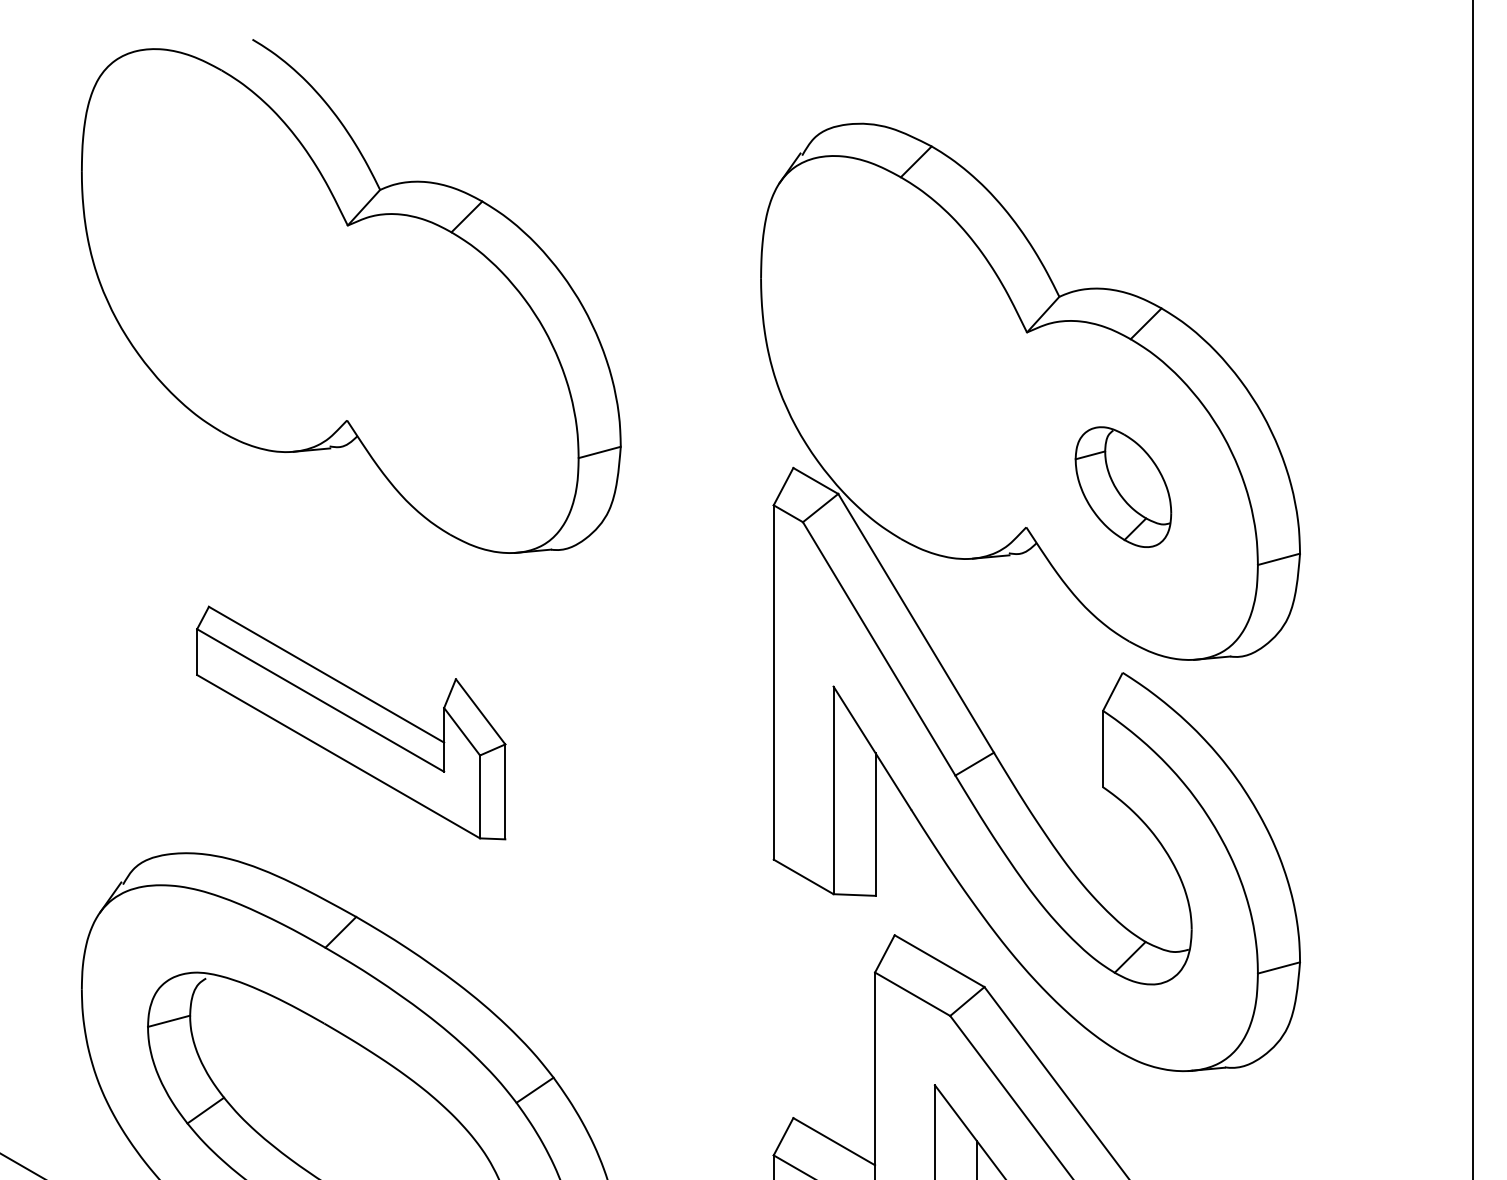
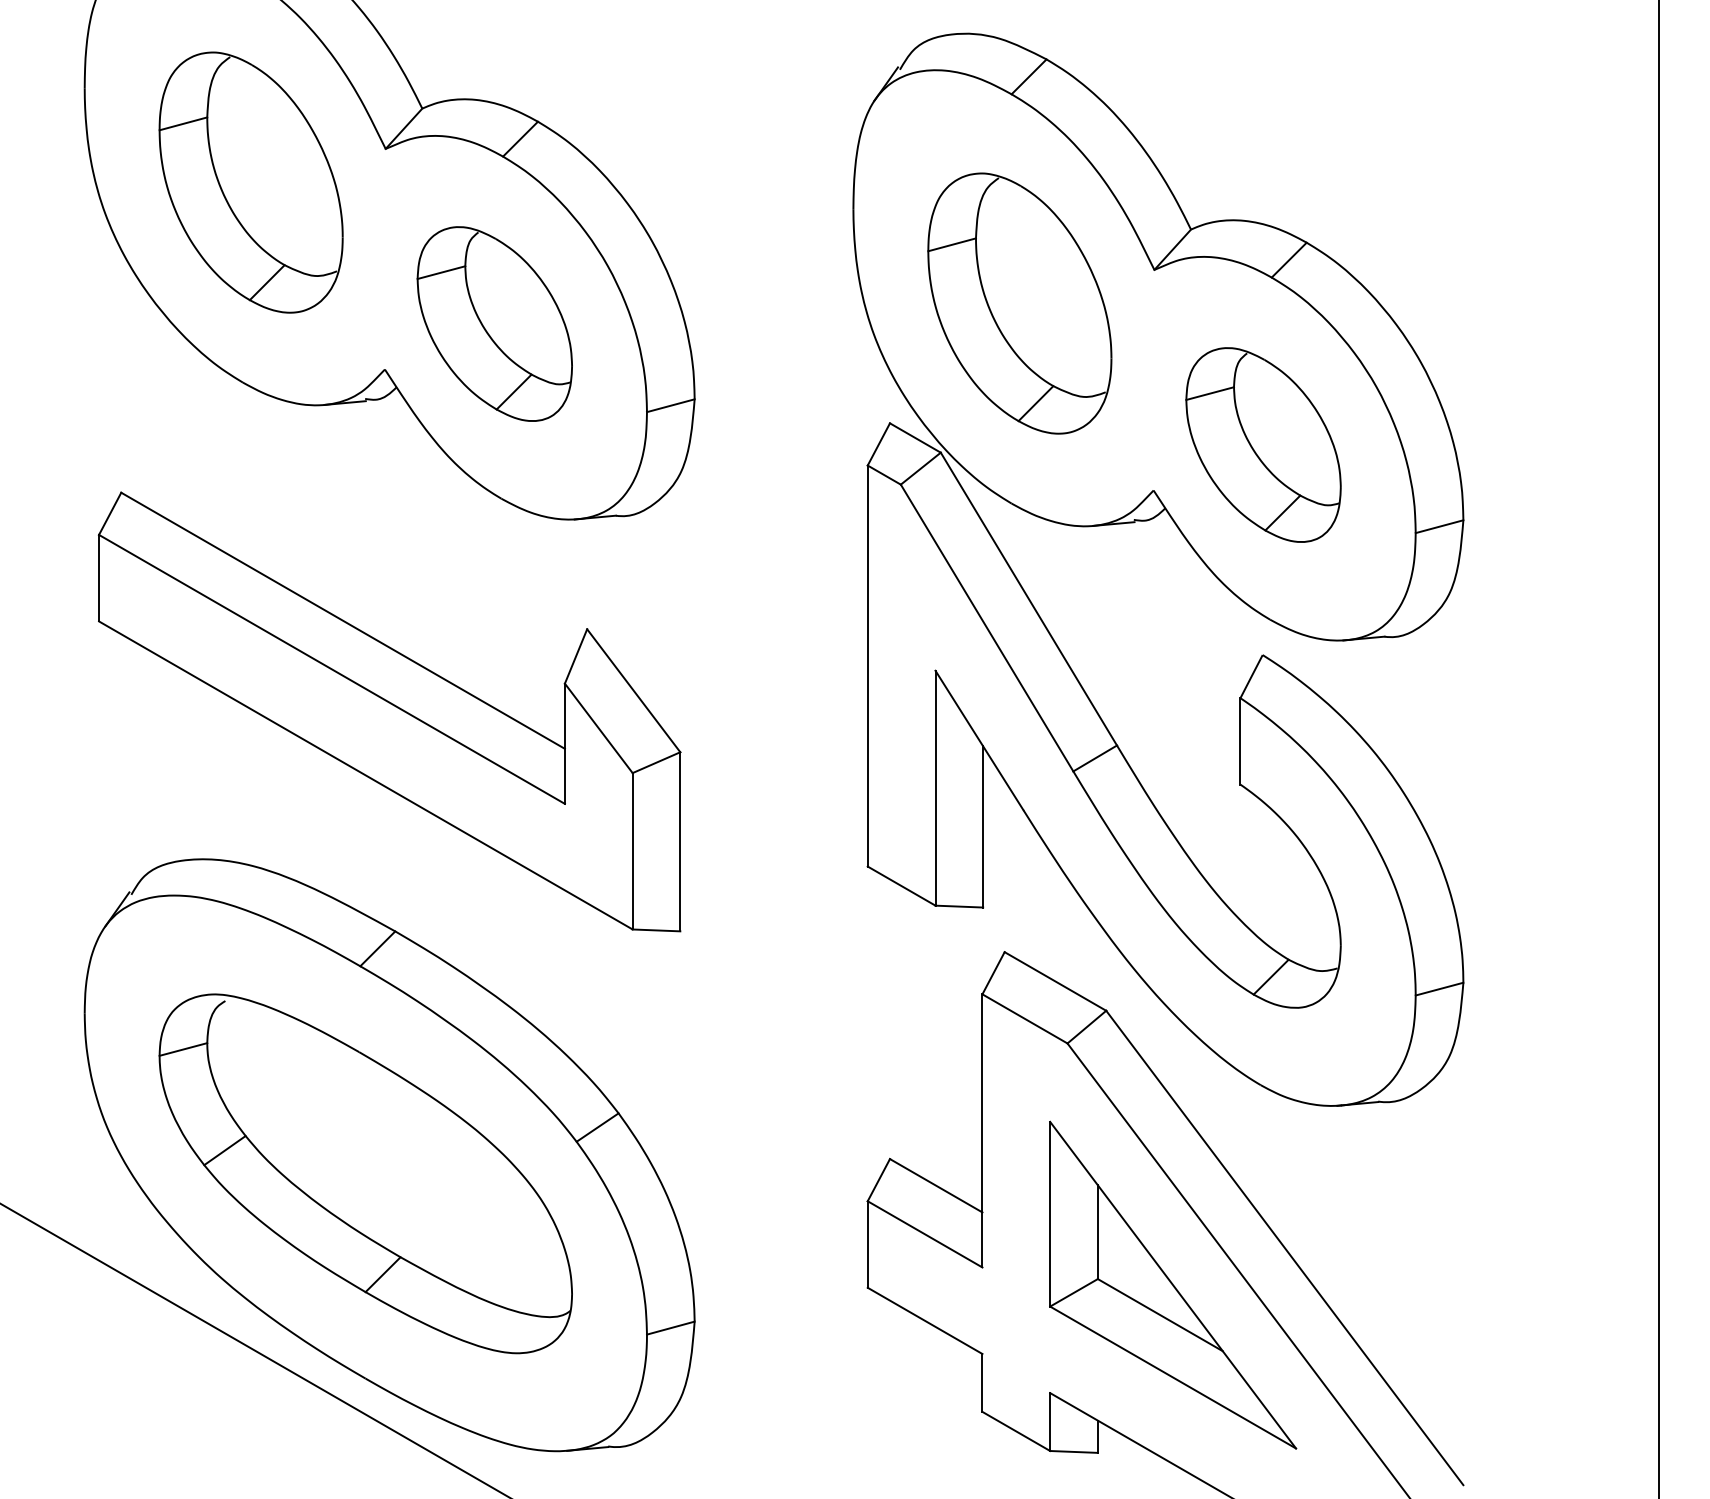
part: (228, 255) -> (250, 182), added
part: (907, 362) -> (1019, 303), added
part: (443, 379) -> (494, 323), added
part: (1123, 486) -> (1263, 444), size x1.43
part: (351, 722) -> (389, 711), size x1.67

